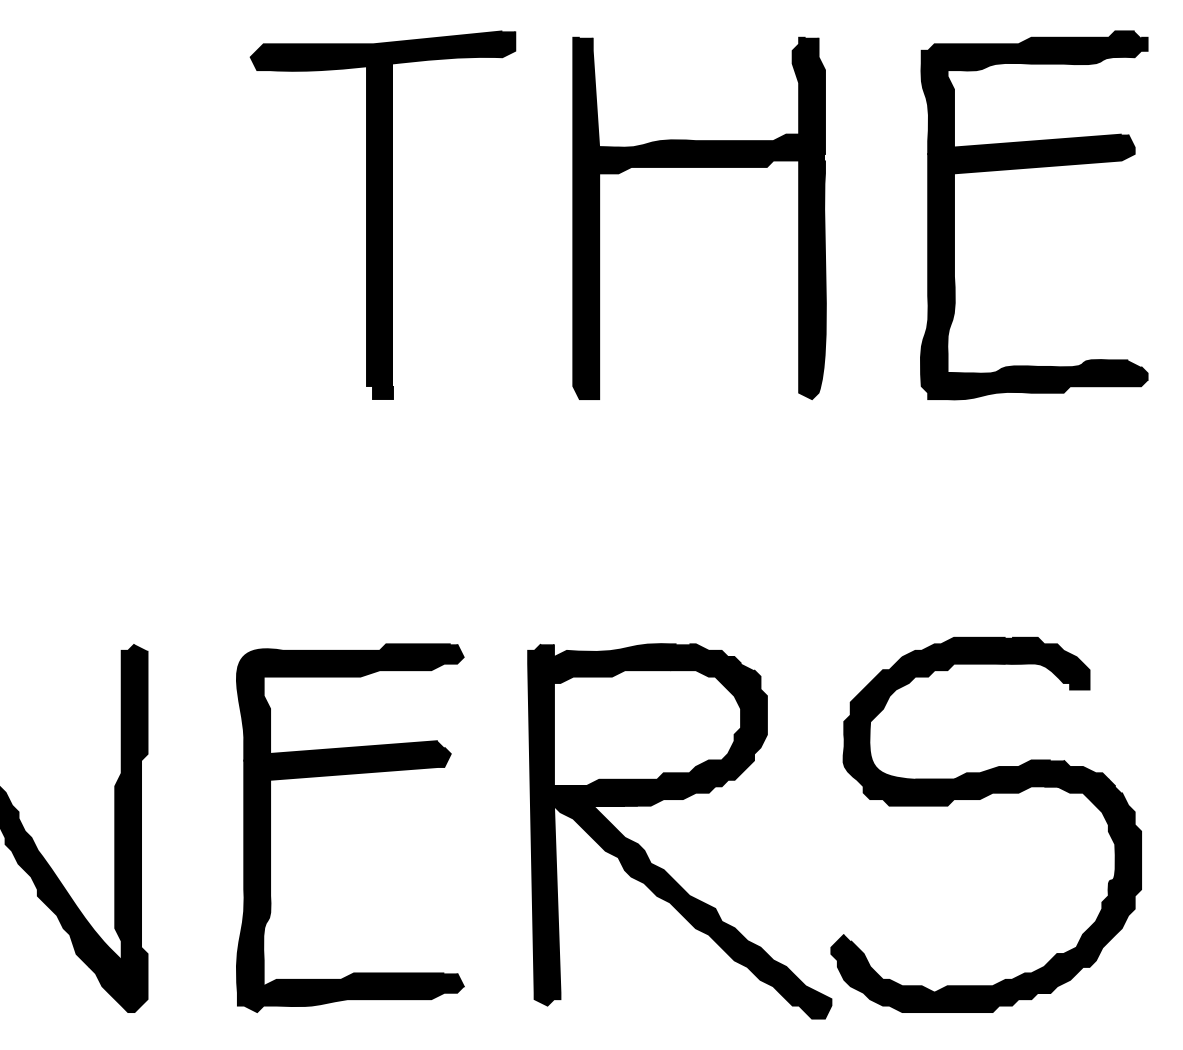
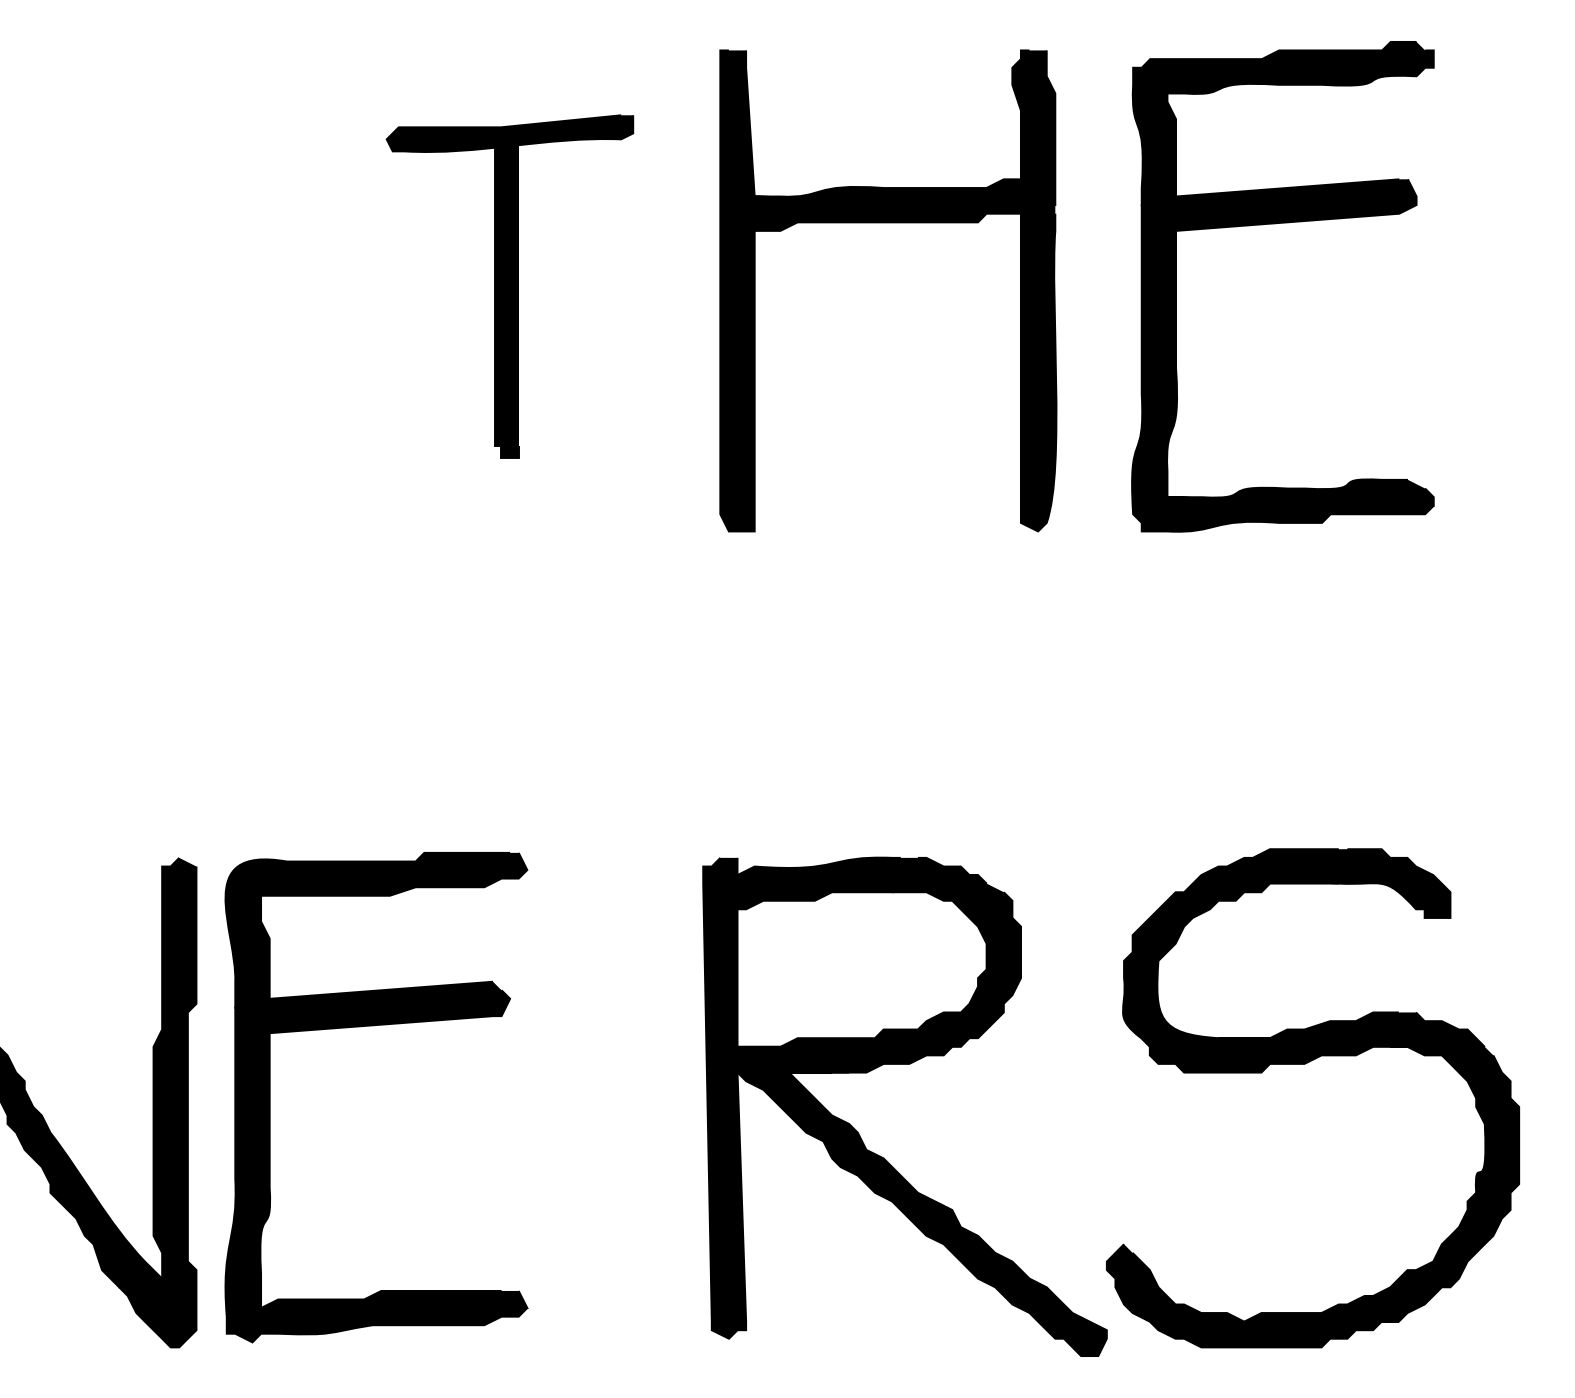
part: (699, 167) -> (888, 223), moved
part: (1029, 168) -> (1276, 224), moved
part: (382, 215) -> (509, 286), size x0.7
part: (348, 774) -> (374, 1026), moved

